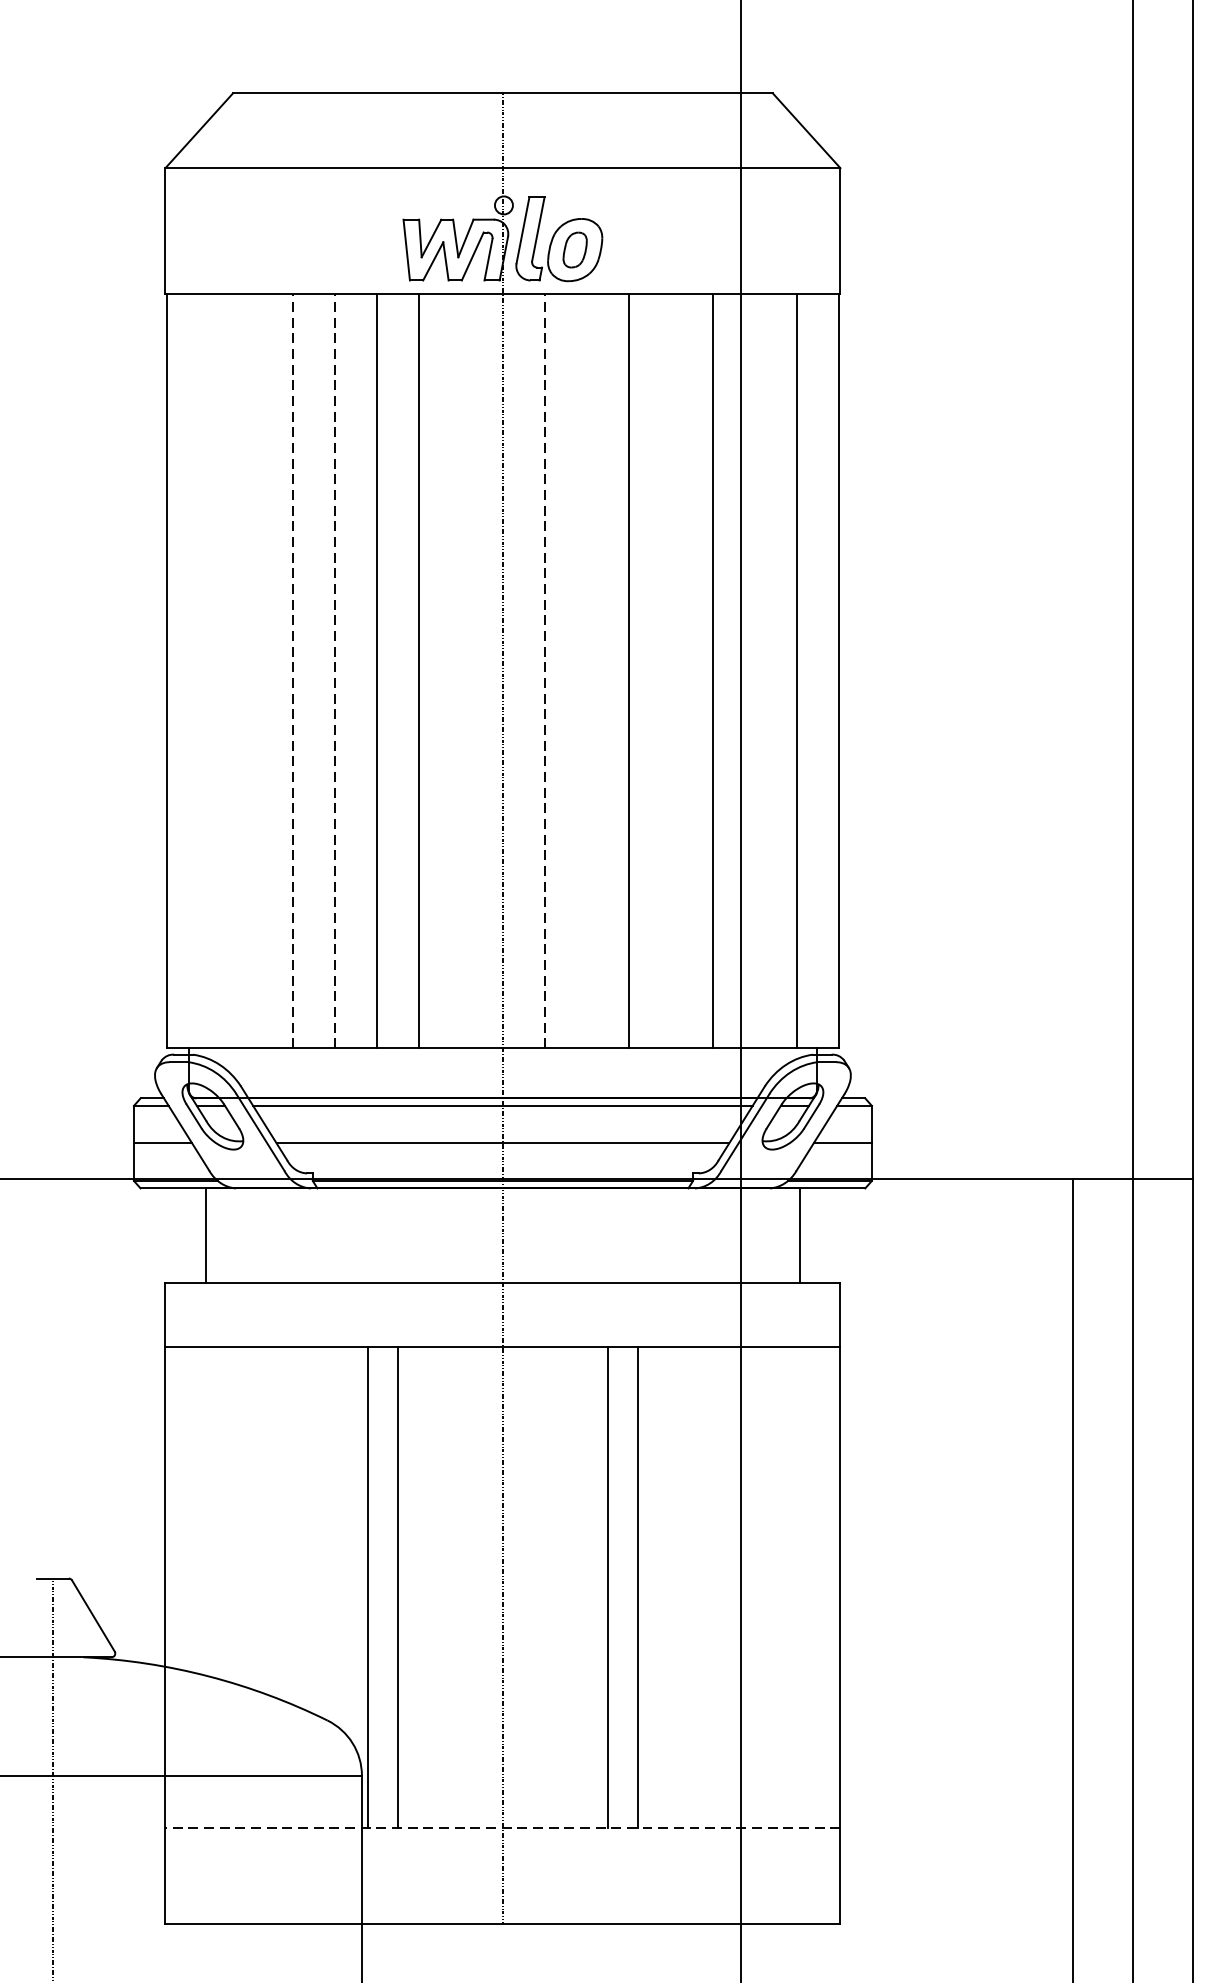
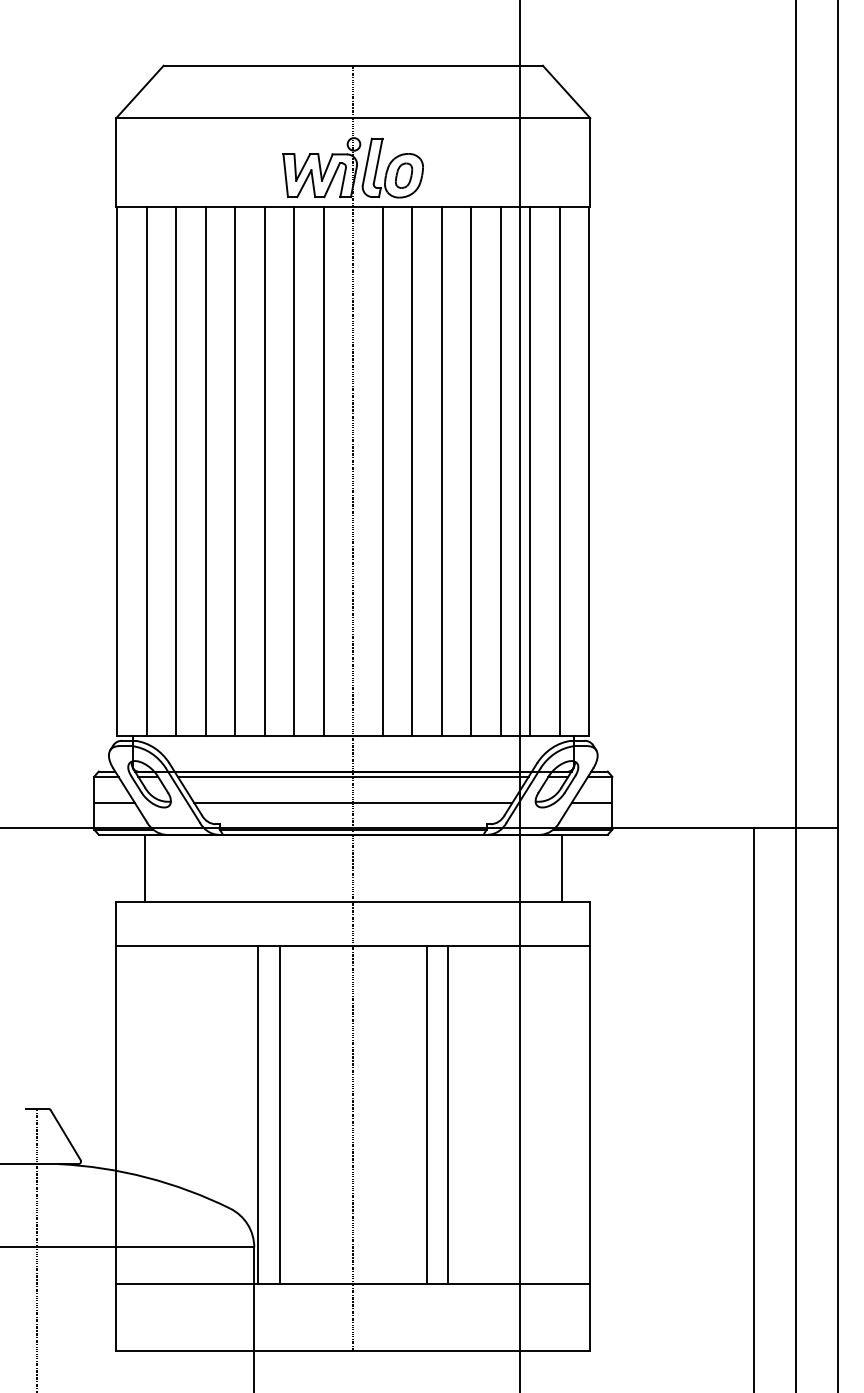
line: (208, 671) -> (146, 471), added
line: (251, 671) -> (176, 471), added
line: (292, 671) -> (205, 471), dashed -> solid
line: (335, 671) -> (235, 471), dashed -> solid
line: (460, 671) -> (323, 471), added
line: (544, 671) -> (382, 471), dashed -> solid
line: (587, 671) -> (412, 471), added
line: (671, 671) -> (471, 471), added
line: (755, 671) -> (530, 471), added
line: (501, 1827) -> (352, 1283), dashed -> solid

